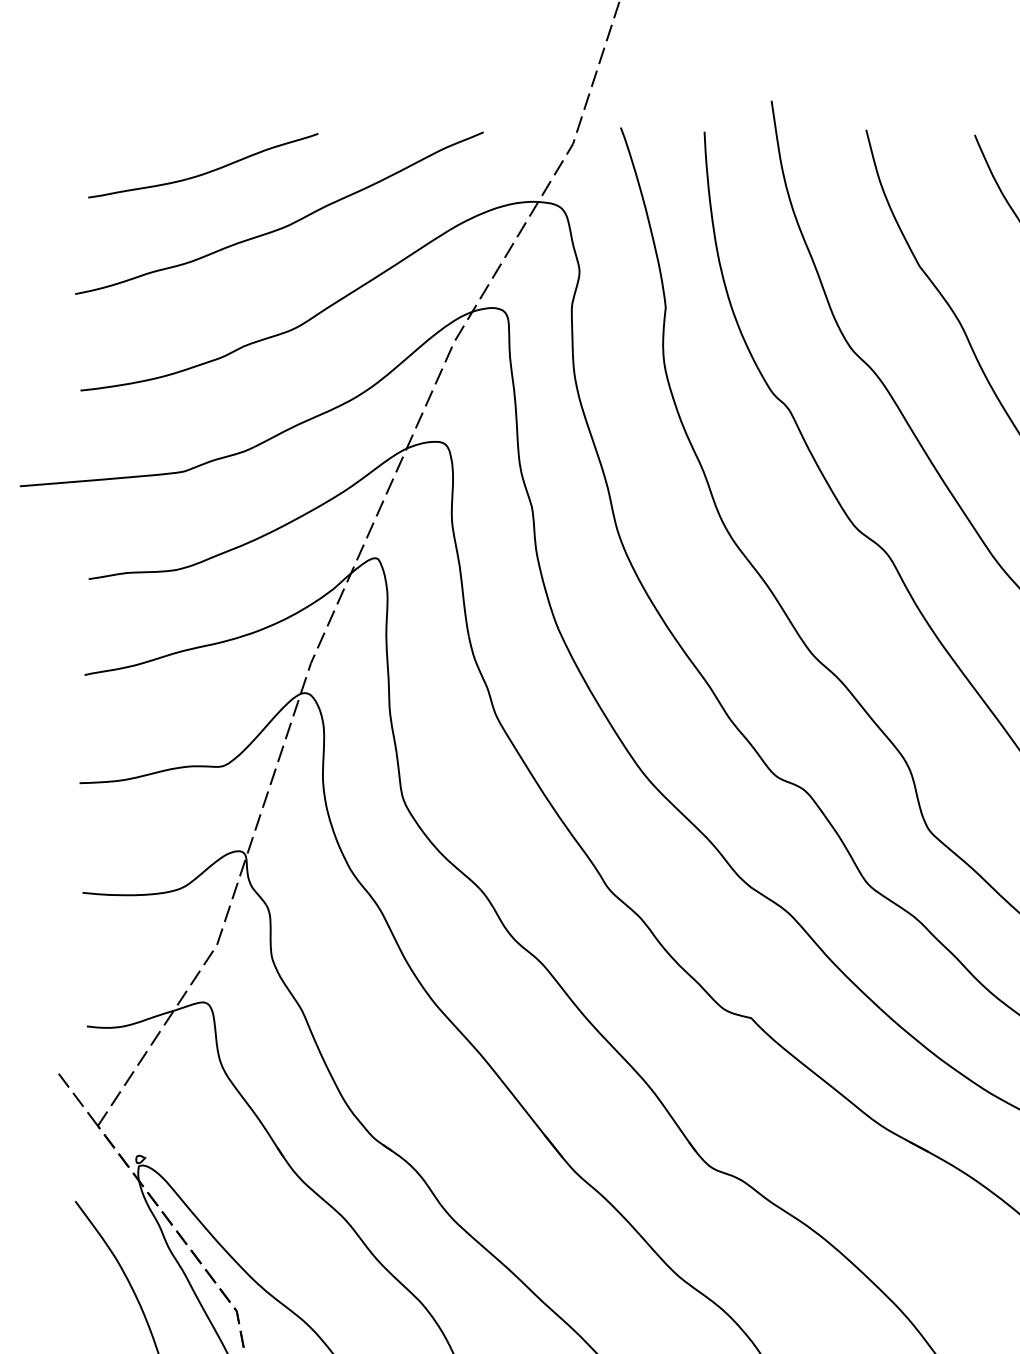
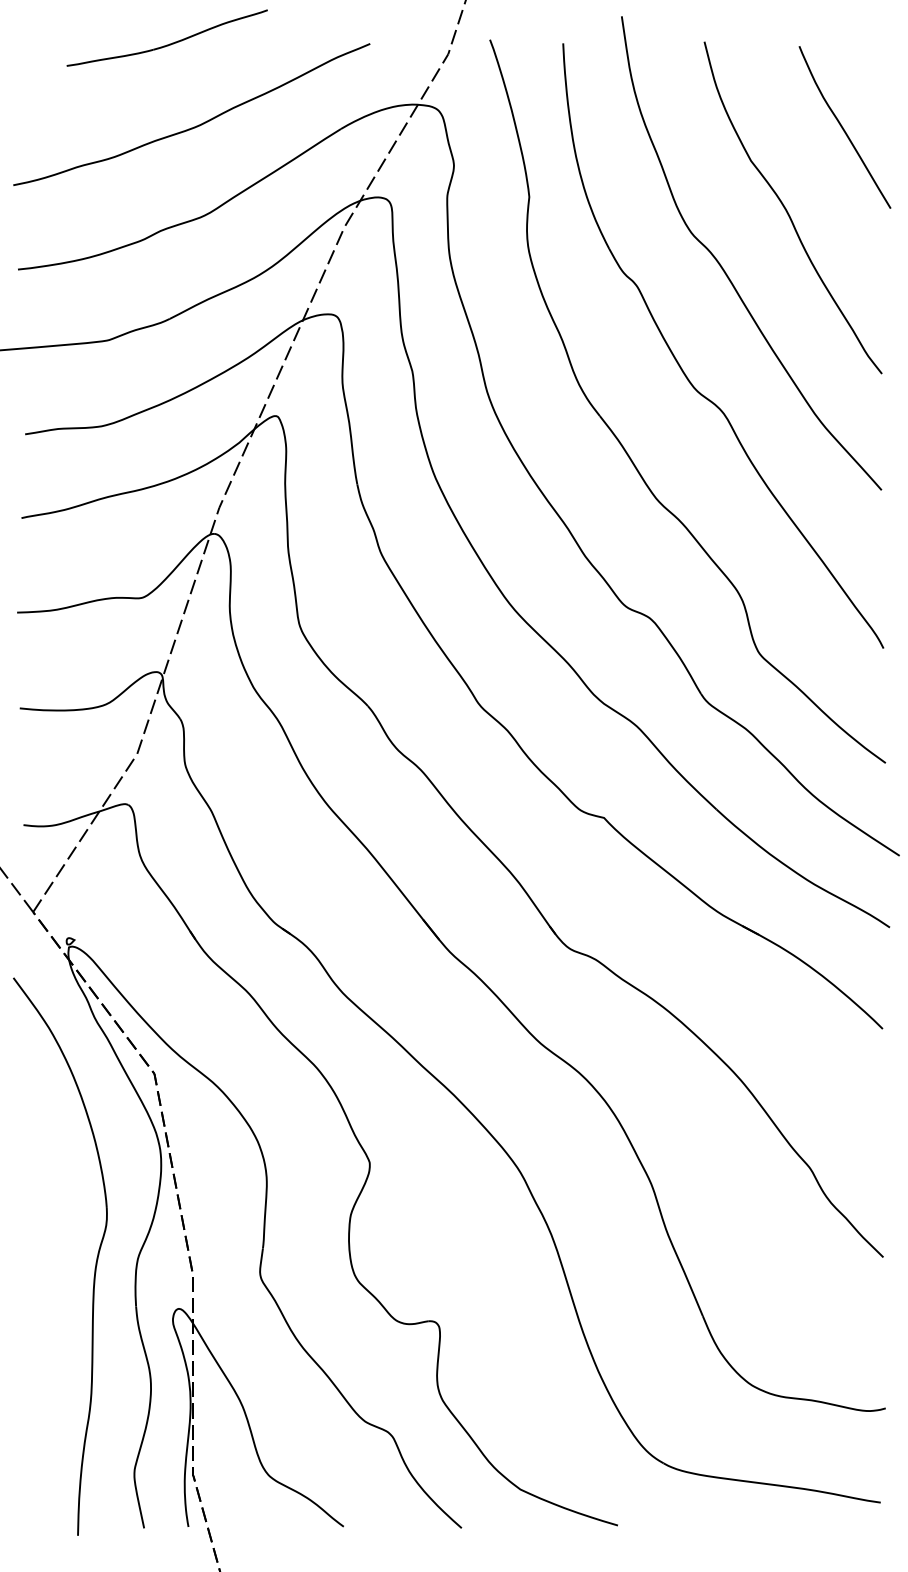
part: (205, 171) -> (169, 43), moved

